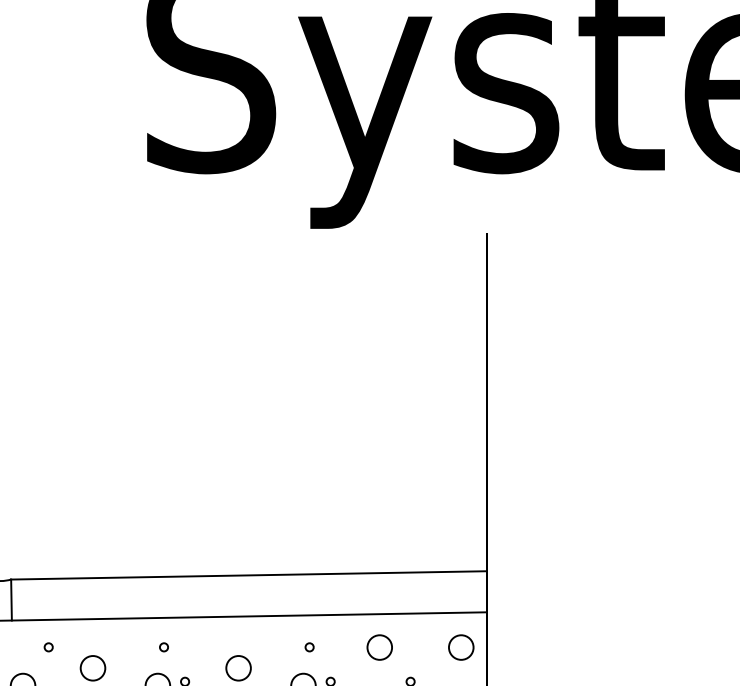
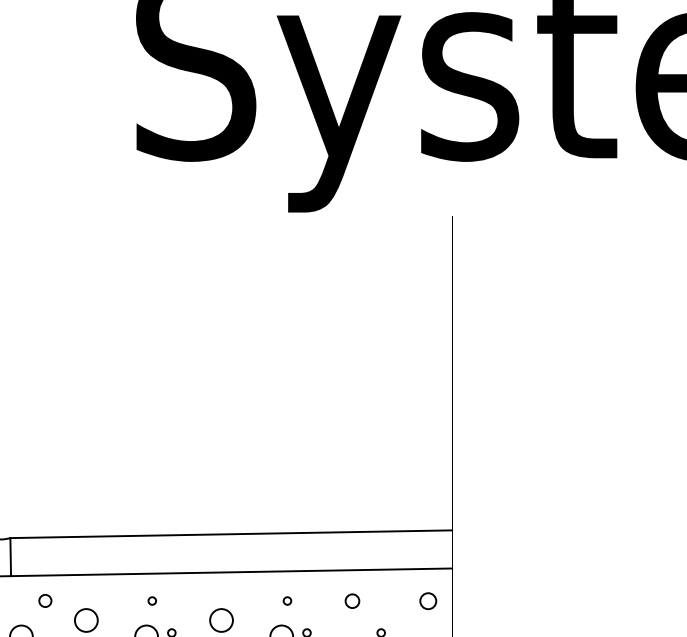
circle: (48, 647) -> (45, 601), size x1.6
circle: (379, 647) -> (352, 601), size x0.6
circle: (461, 647) -> (428, 601), size x0.7

